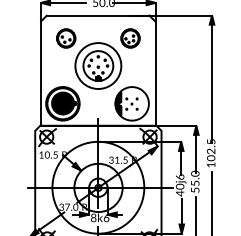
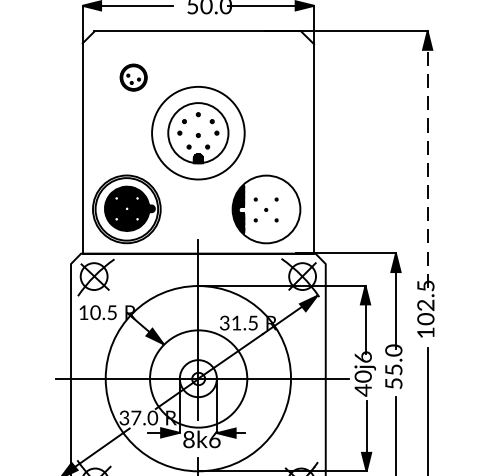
part: (66, 38) -> (134, 77), size x0.7
part: (130, 38) -> (263, 77), removed
line: (212, 79) -> (428, 160), solid -> dashed

